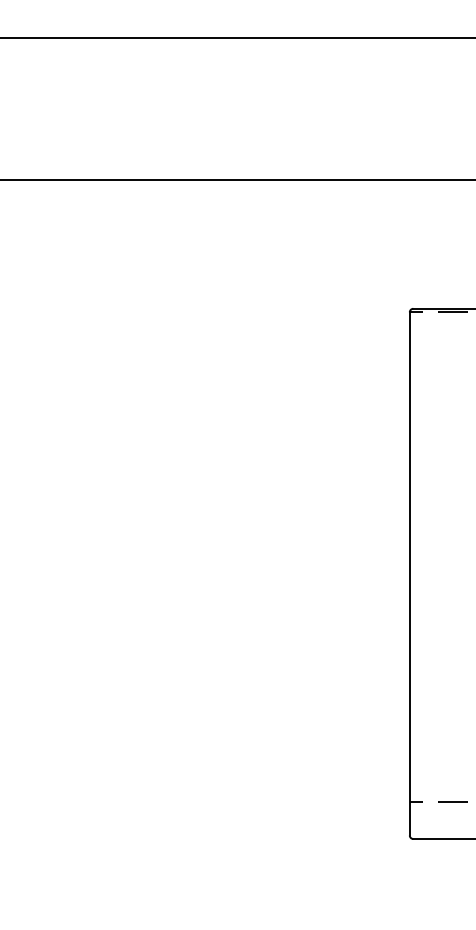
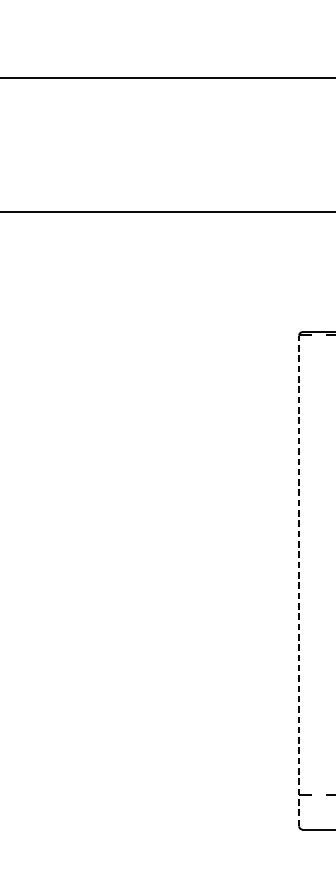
line: (409, 573) -> (298, 580), solid -> dashed

